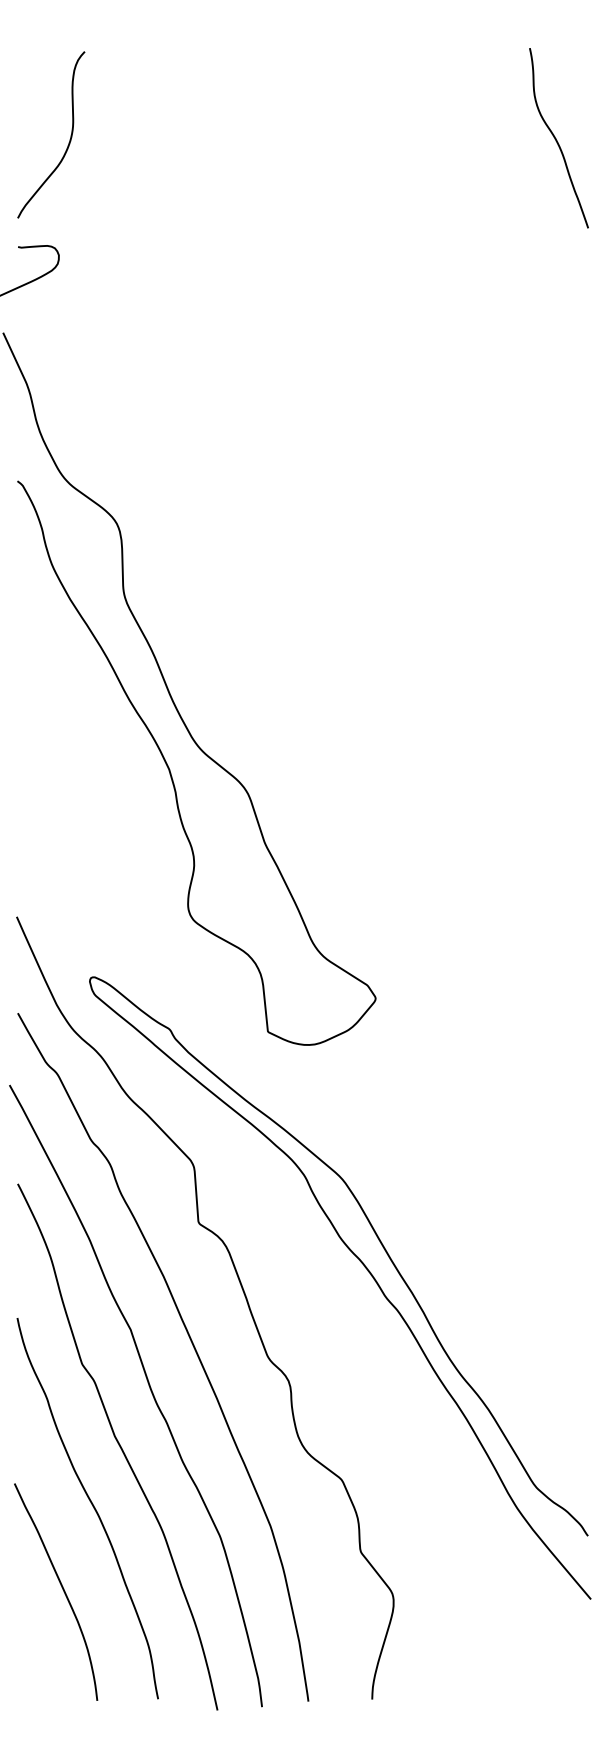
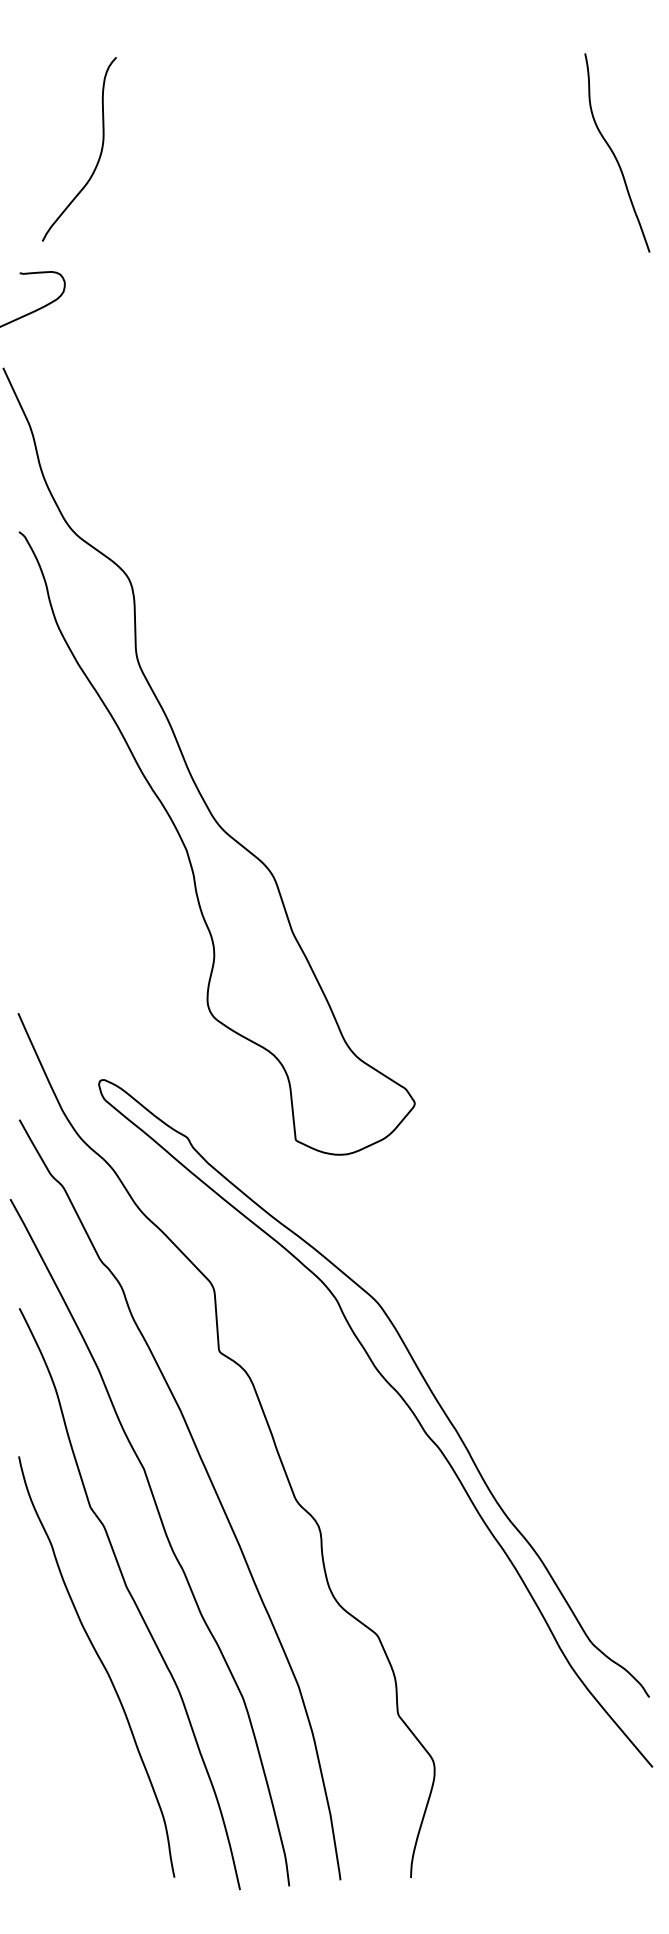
curve: (69, 139) -> (99, 154), moved
curve: (62, 1588) -> (68, 1755), removed

